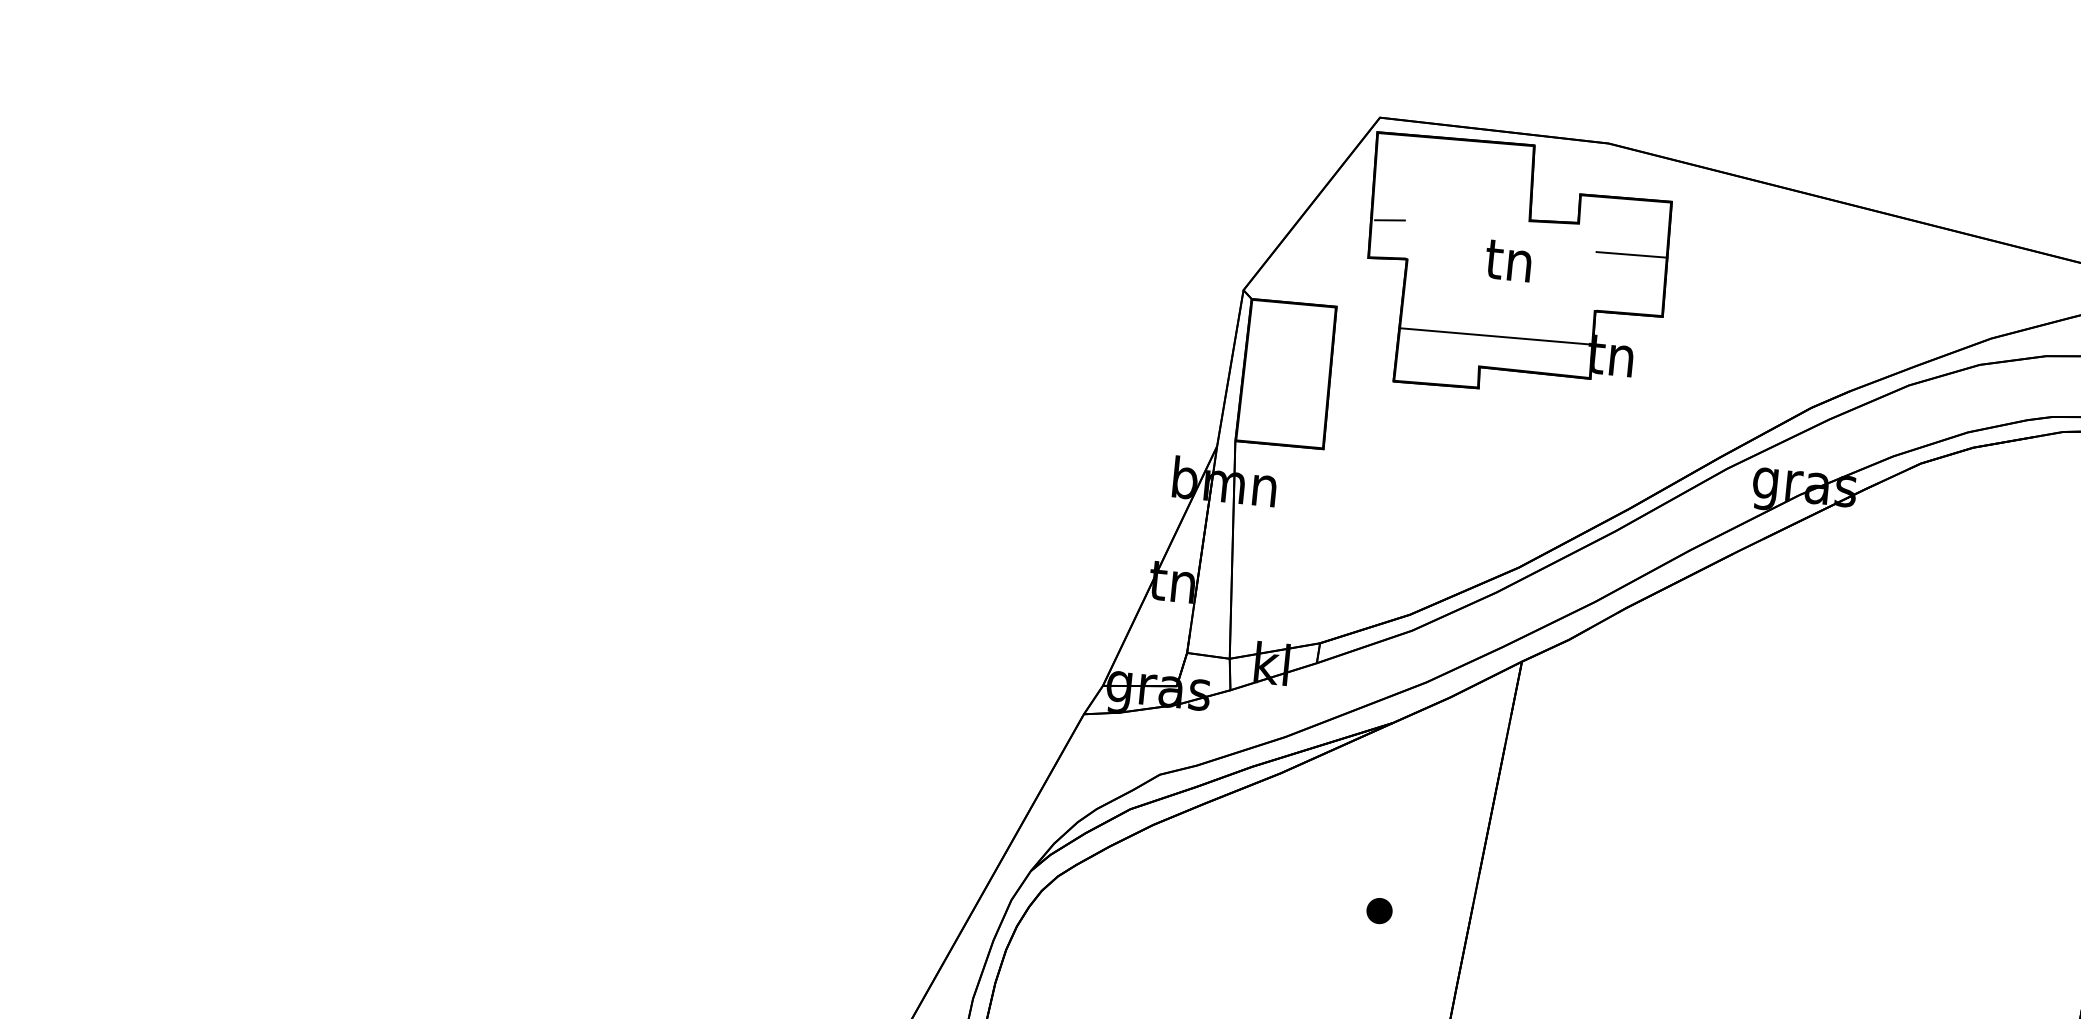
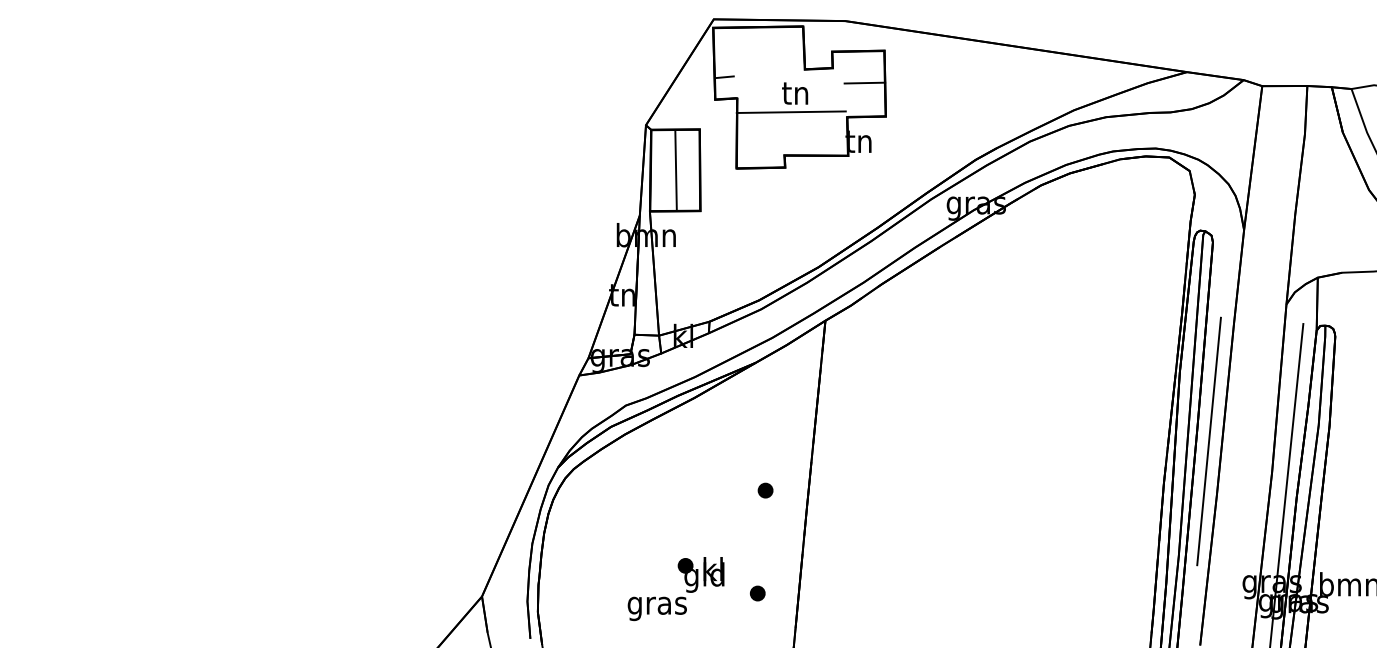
line: (1492, 336) -> (790, 112), moved
line: (1287, 372) -> (675, 169), added
part: (1379, 910) -> (765, 490), moved

